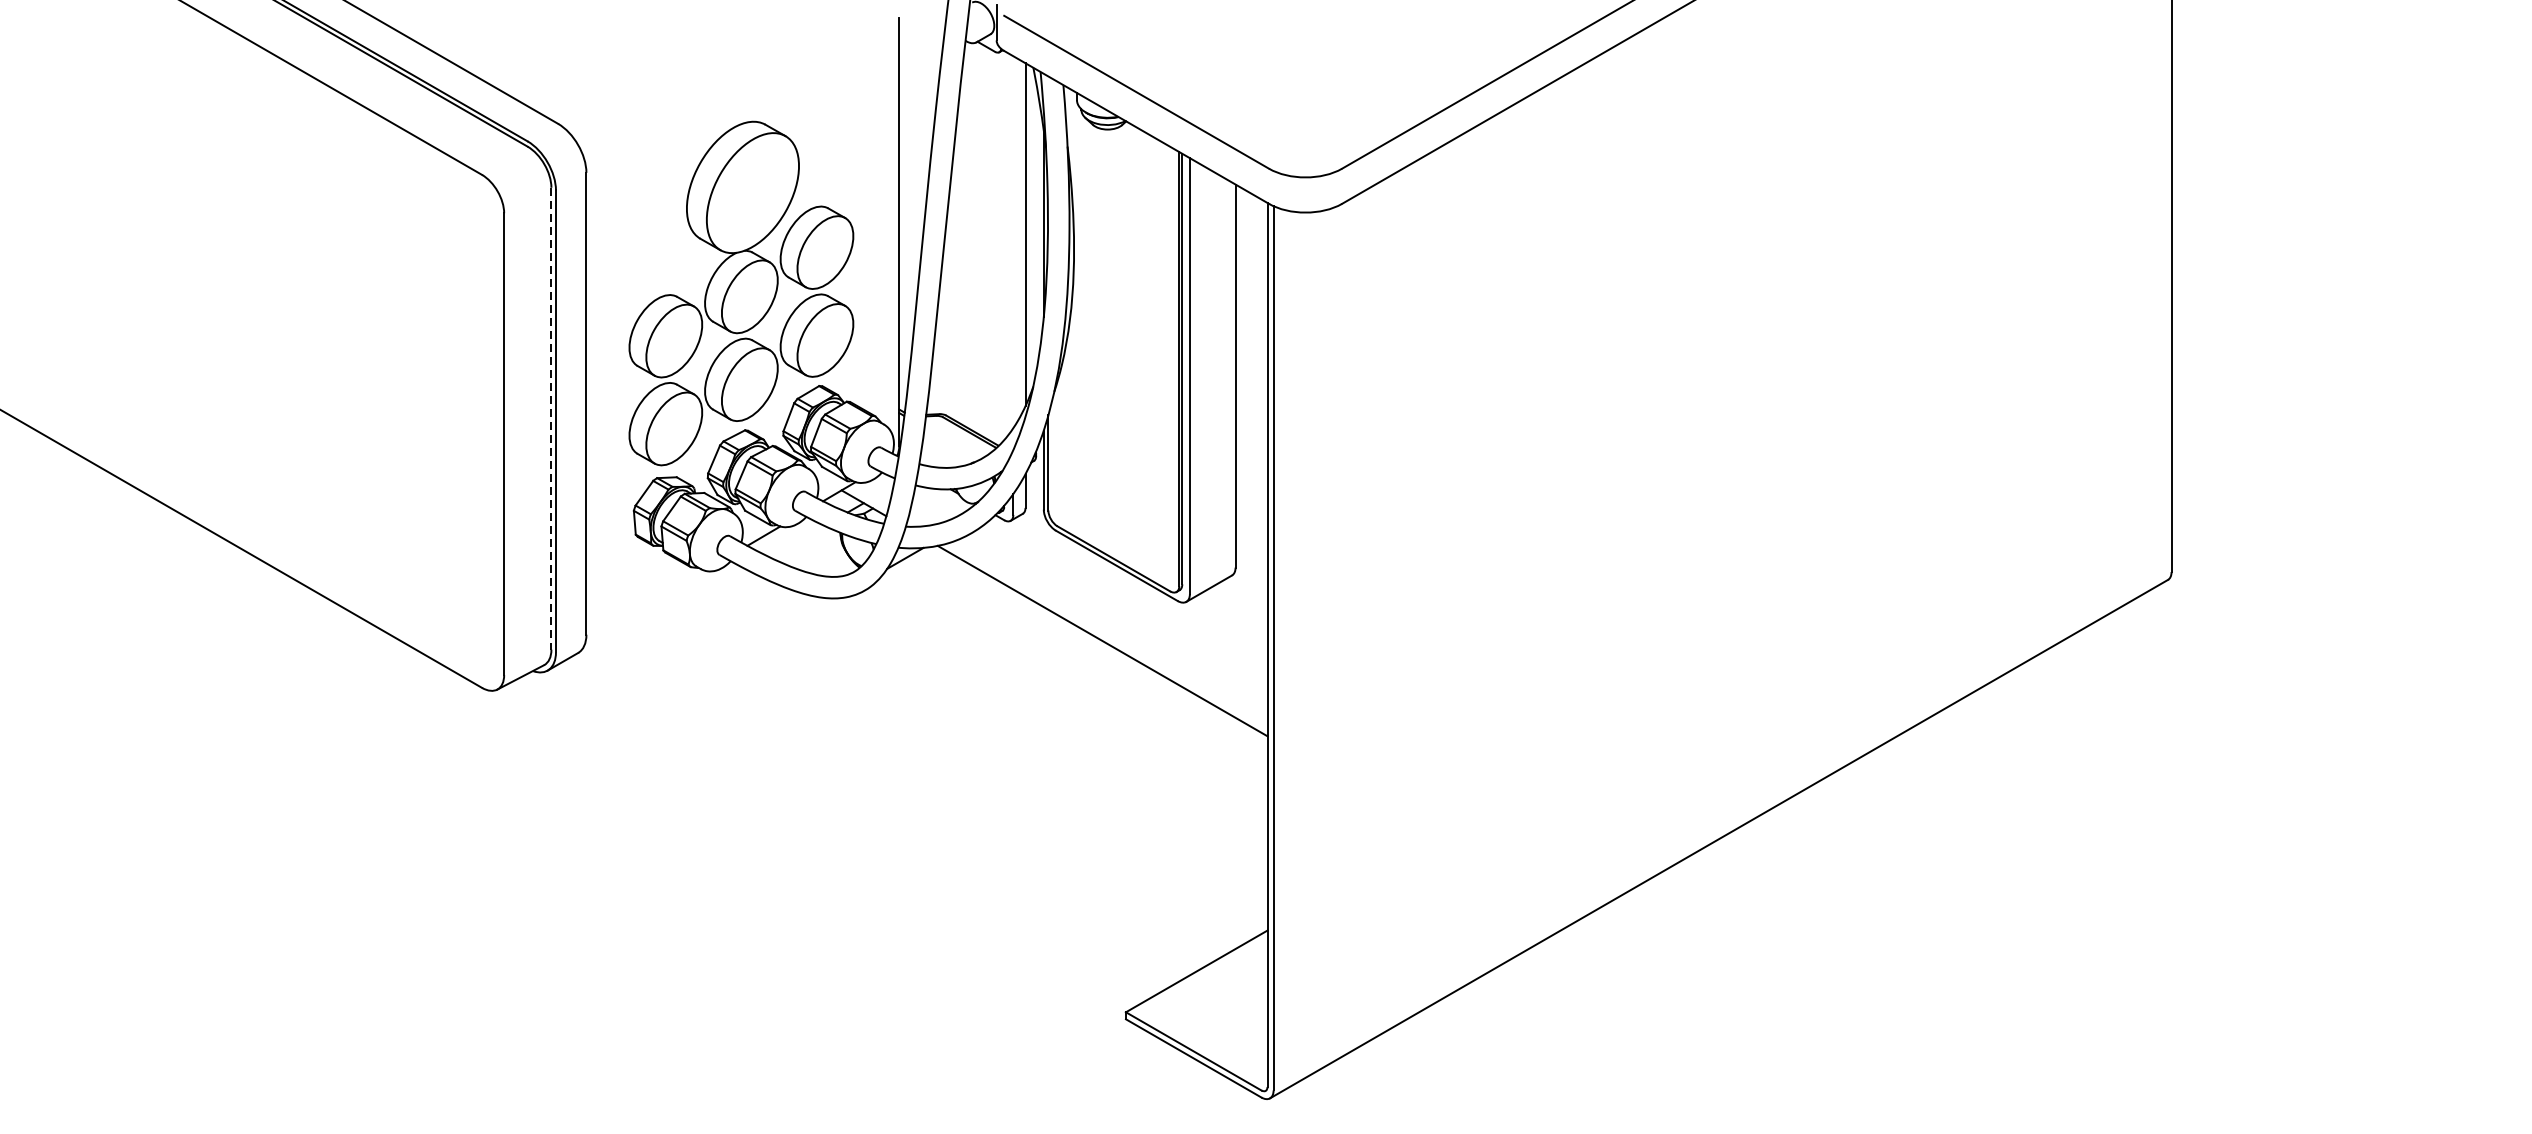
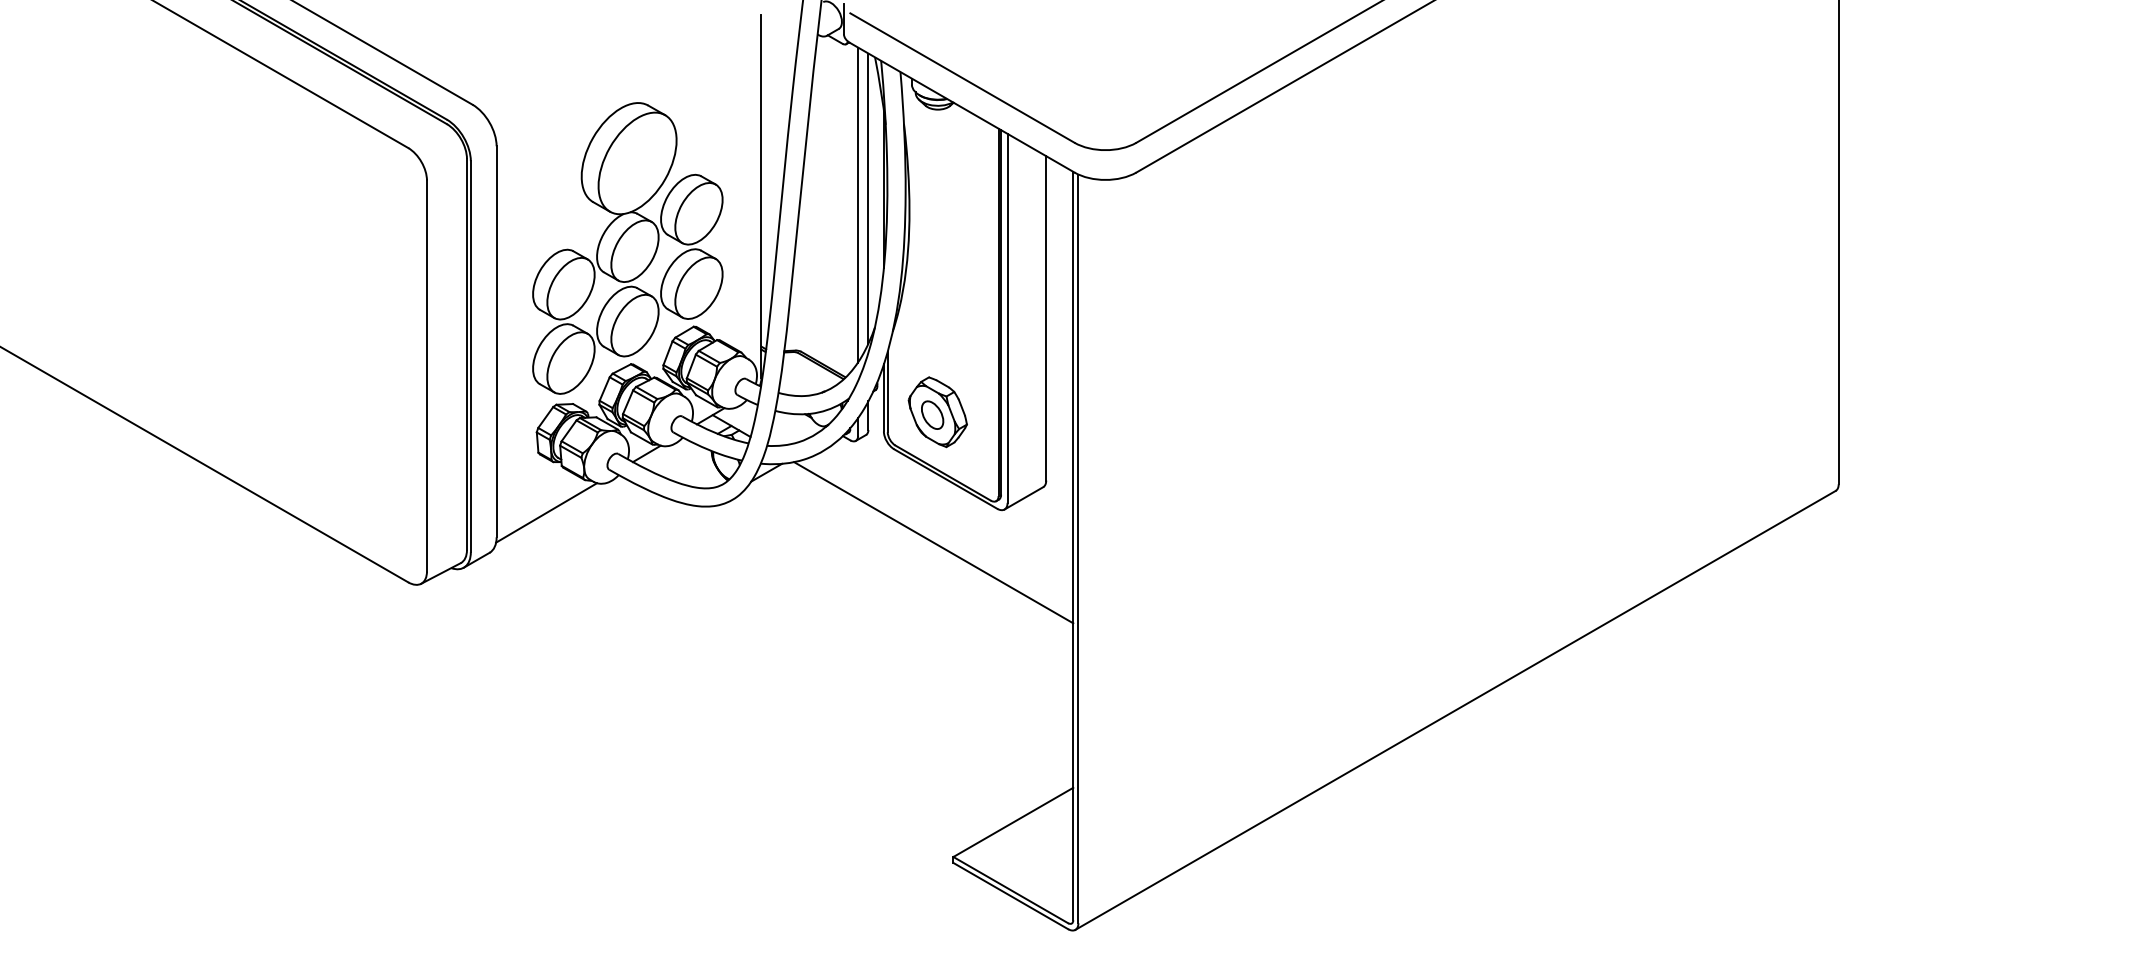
line: (1013, 241) -> (858, 204), added
line: (550, 418) -> (466, 354), dashed -> solid
part: (1107, 487) -> (937, 412), added
line: (645, 605) -> (546, 512), added

